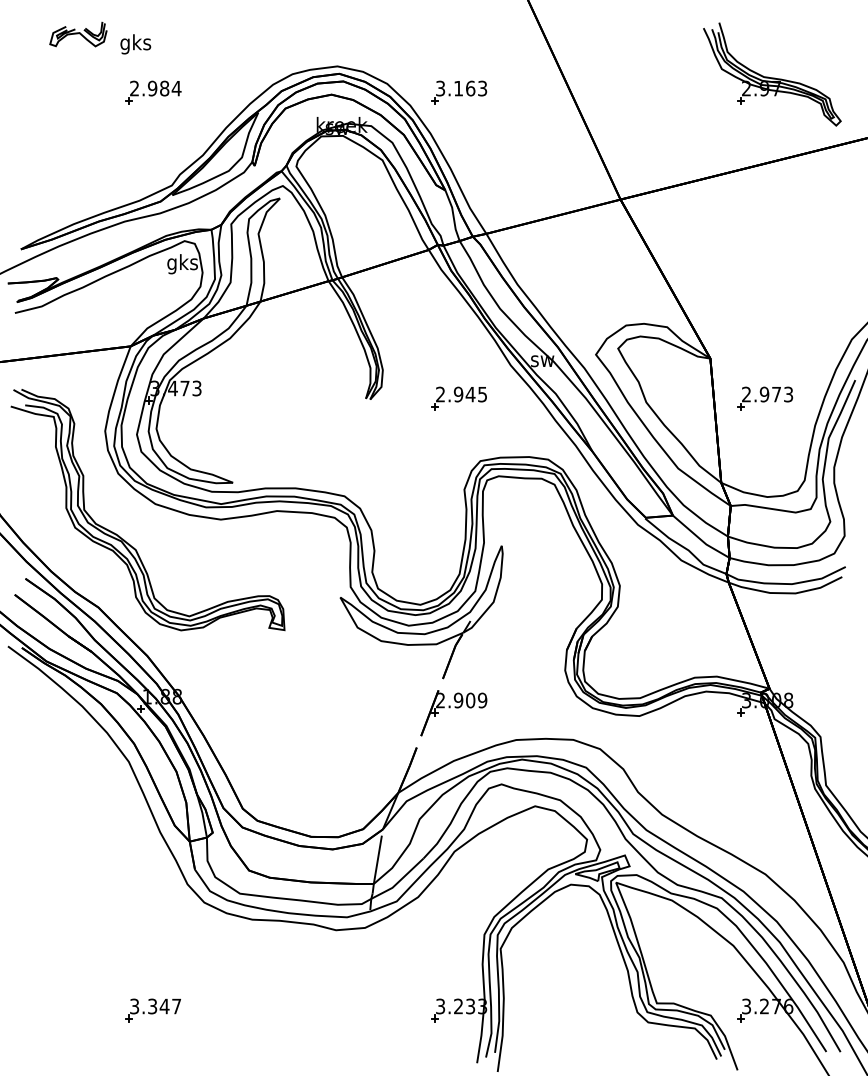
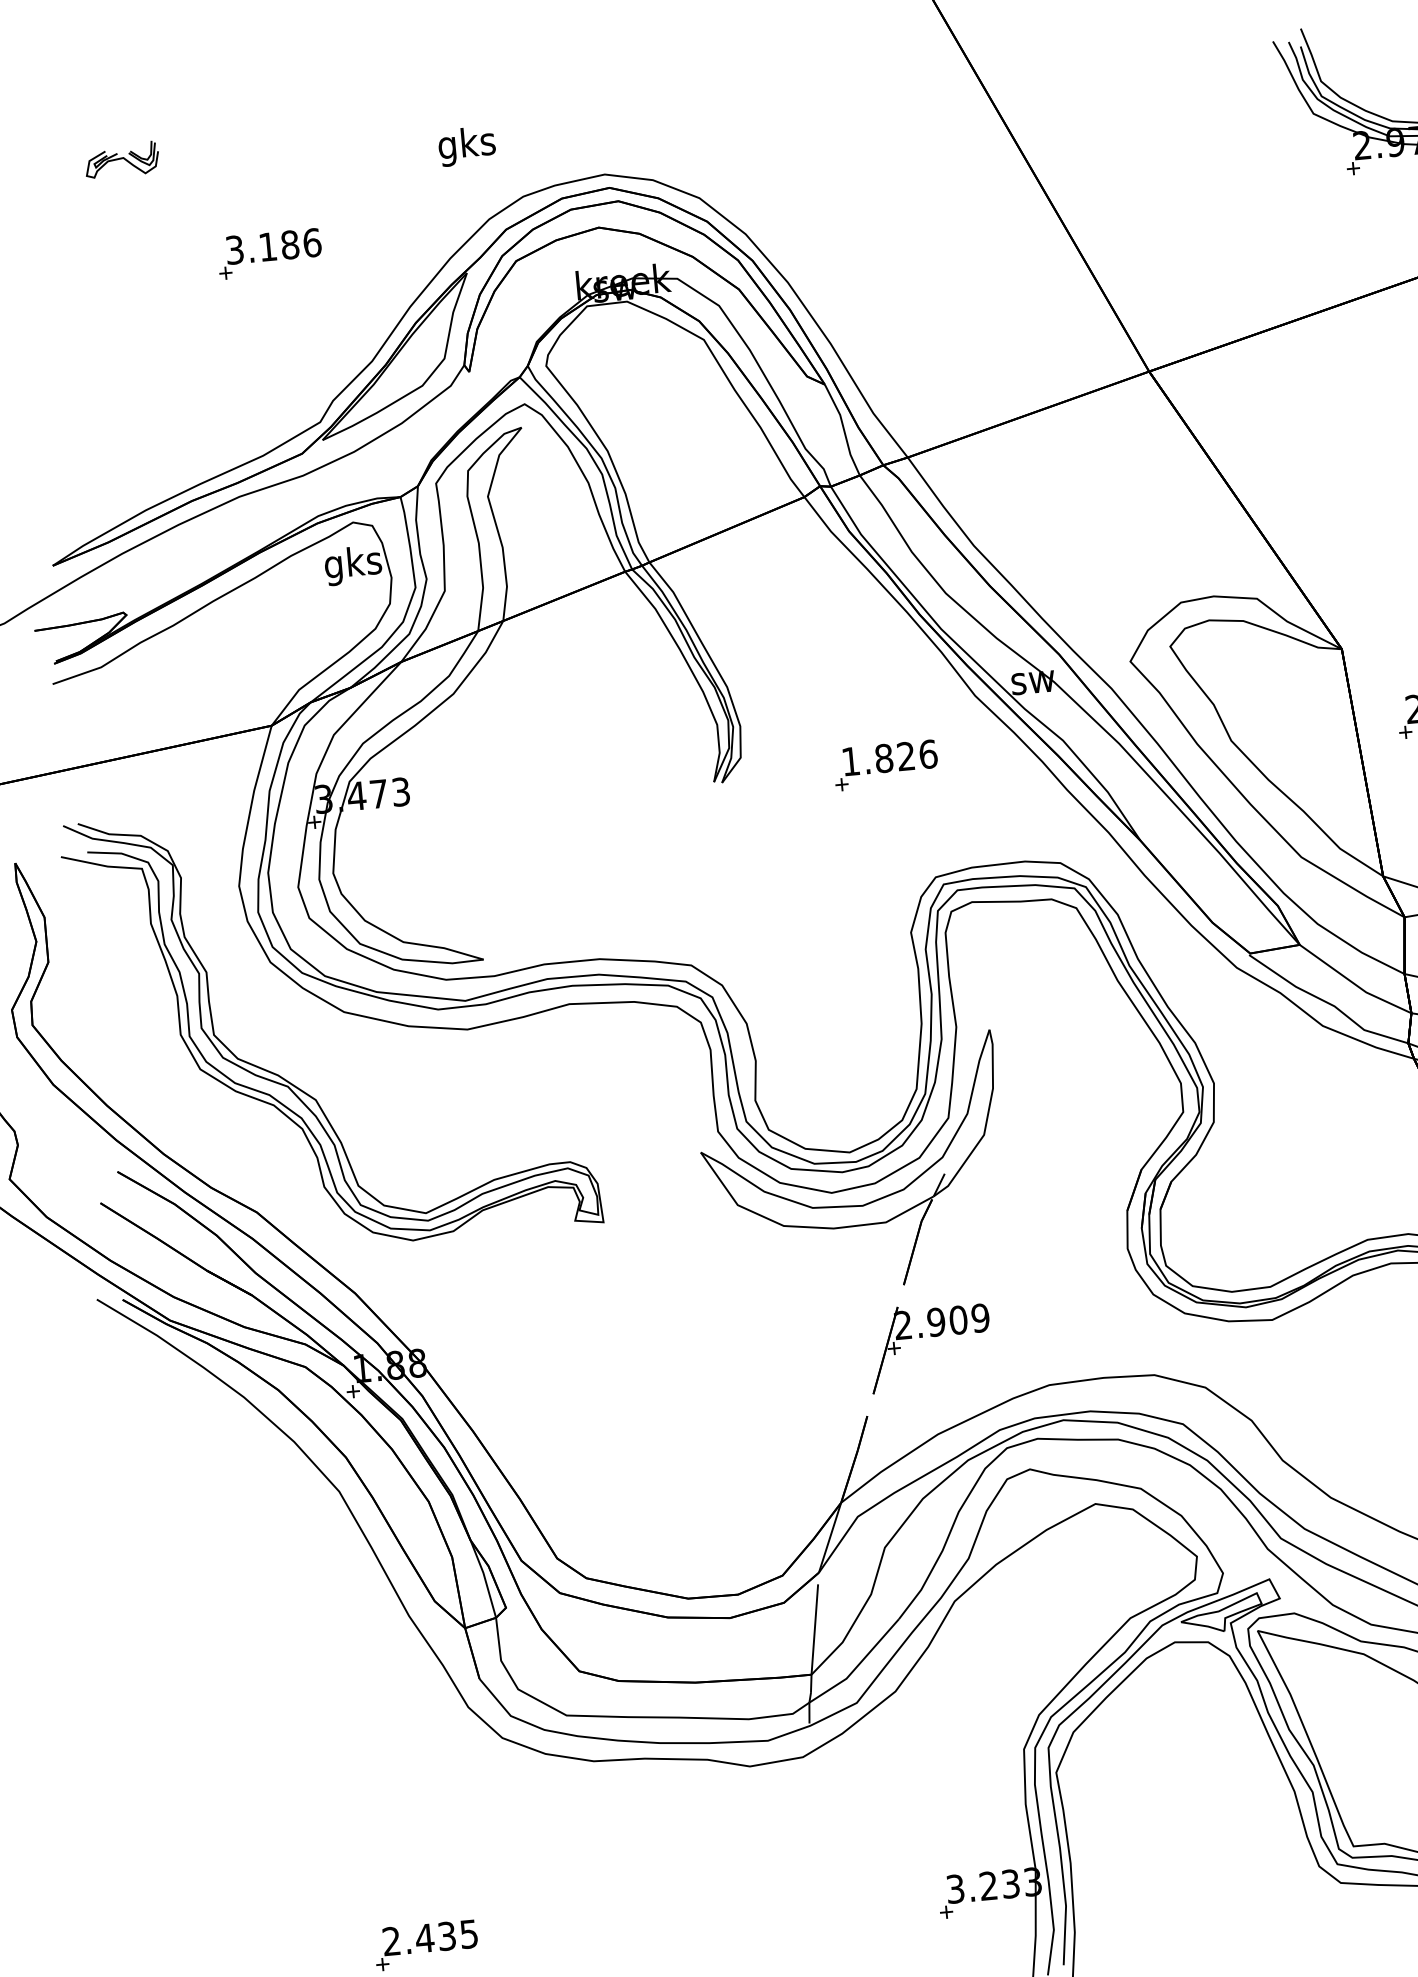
part: (78, 34) -> (122, 159), size x0.7
text: (135, 44) -> (466, 146), moved
text: (155, 88) -> (273, 246), 2.984 -> 3.186
part: (459, 92) -> (834, 201), removed
text: (461, 394) -> (889, 757), 2.945 -> 1.826
text: (155, 1006) -> (430, 1937), 3.347 -> 2.435

